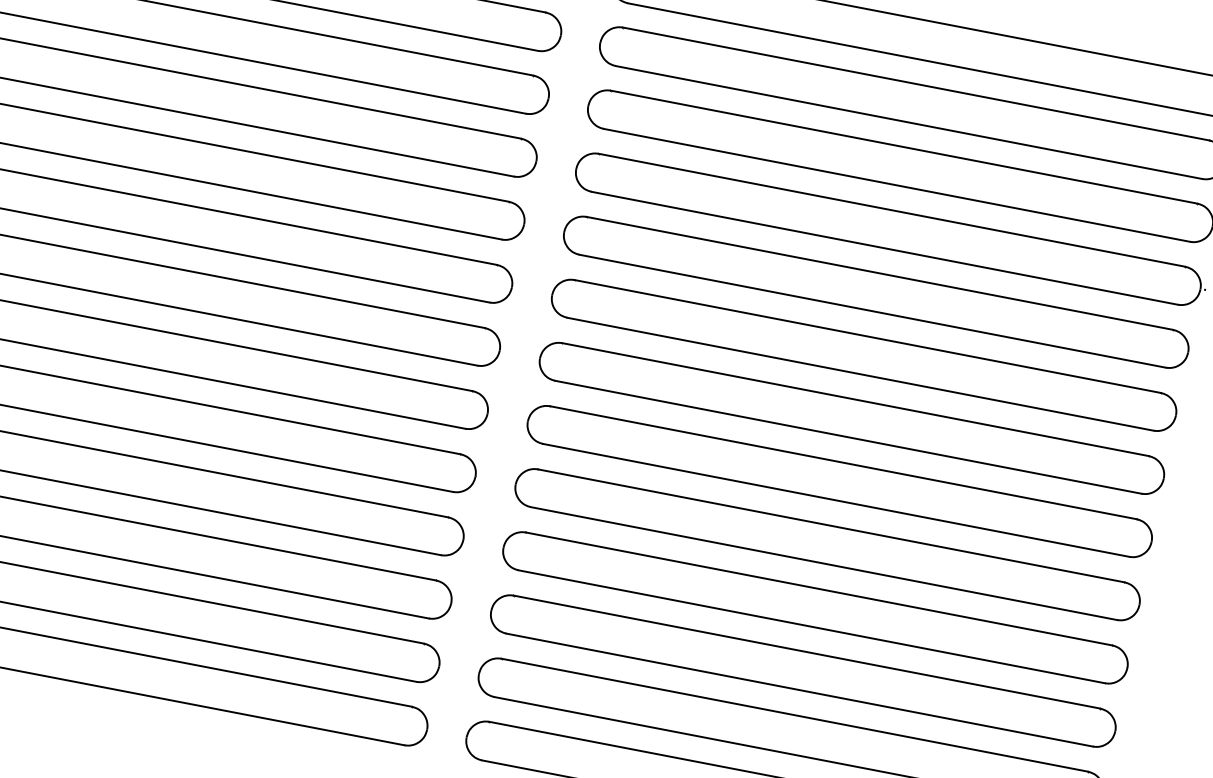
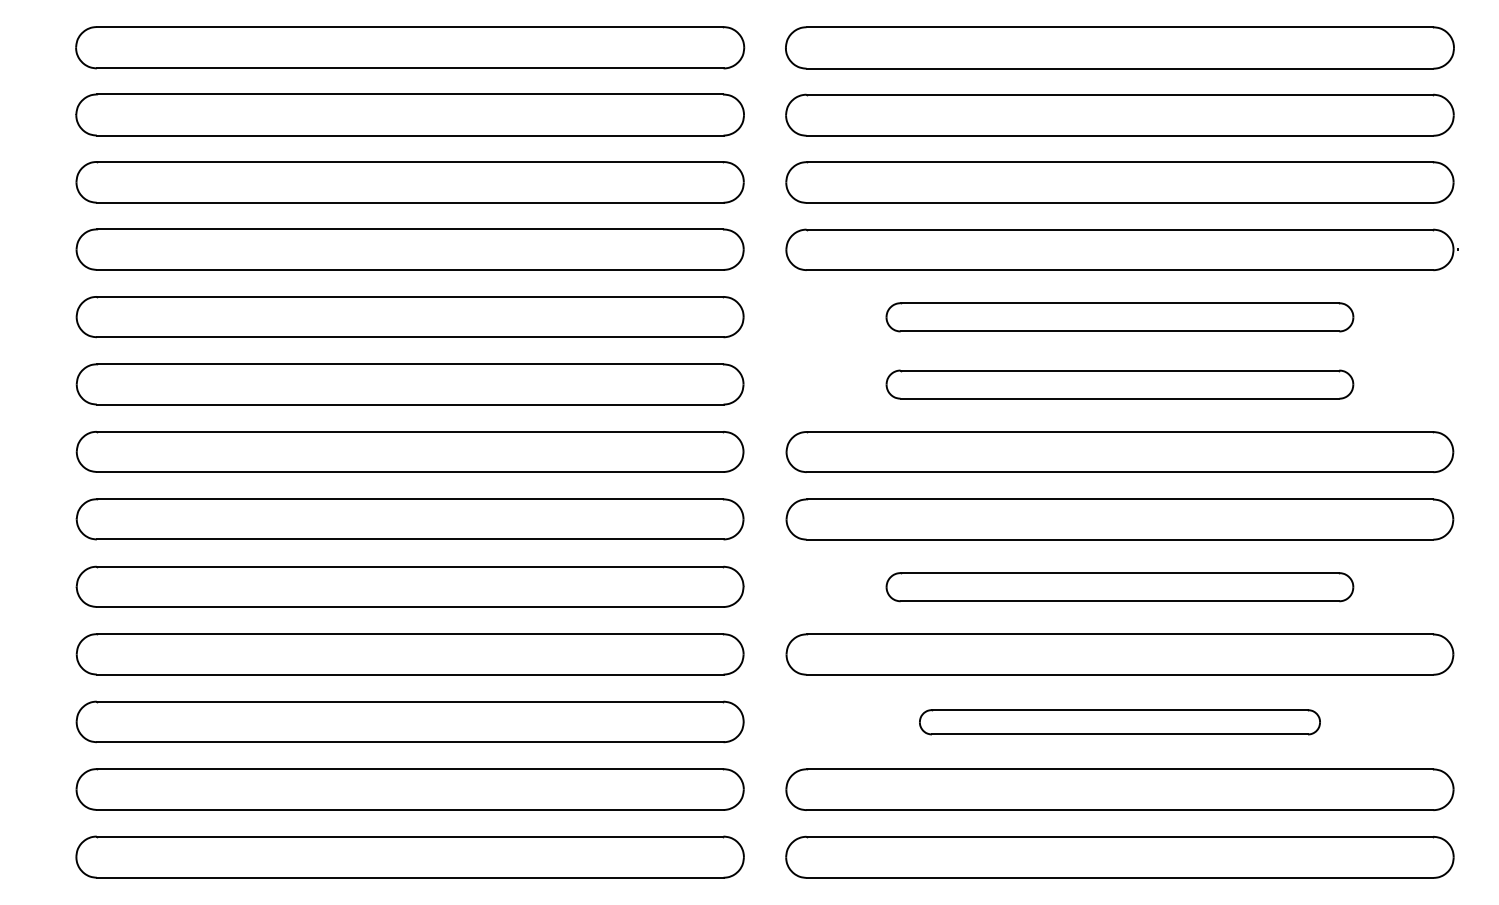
part: (875, 292) -> (1119, 317), size x0.7
part: (863, 355) -> (1119, 384), size x0.7
part: (827, 545) -> (1119, 587), size x0.7
part: (802, 671) -> (1119, 722), size x0.6

